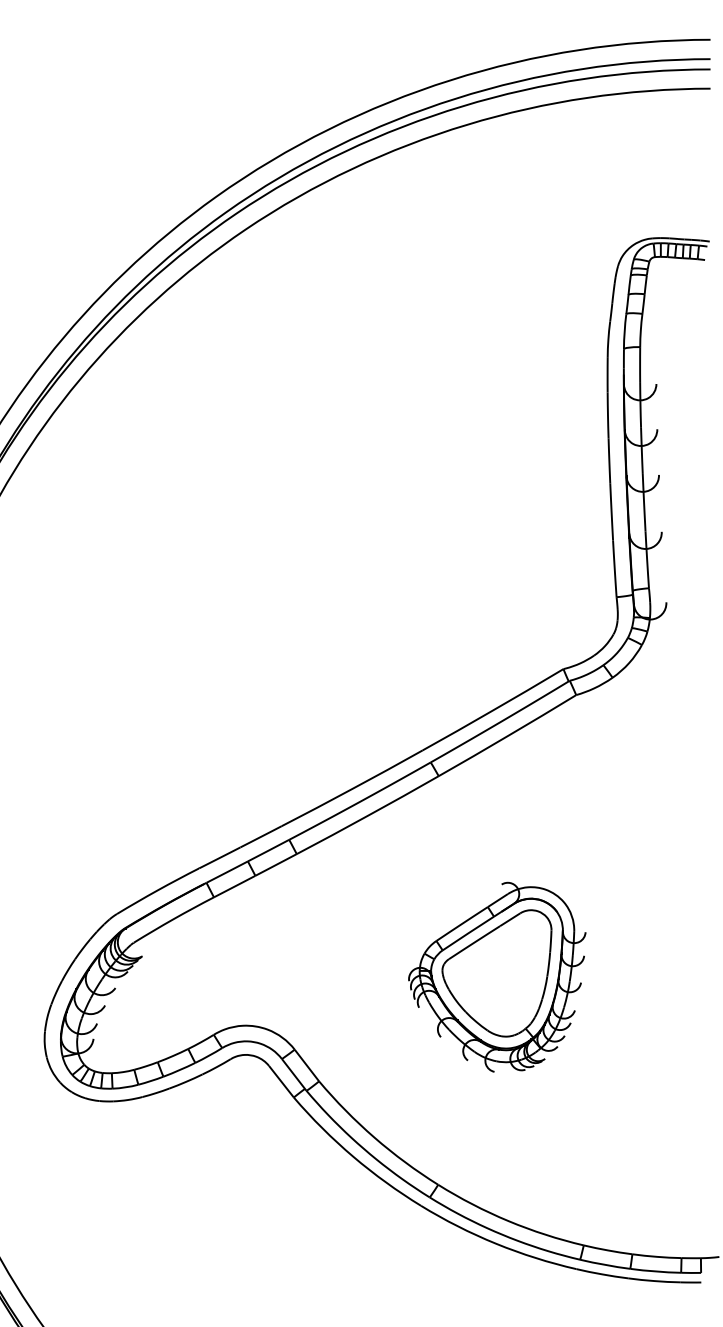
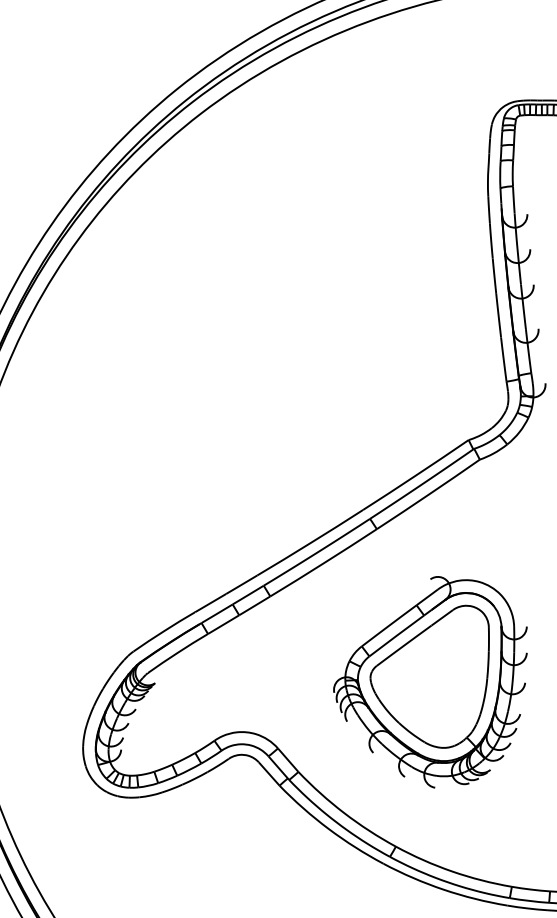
part: (497, 977) -> (432, 682), size x1.43

